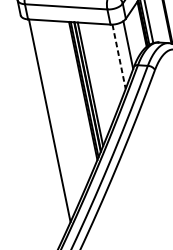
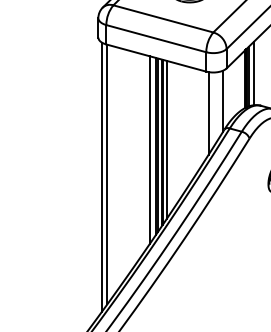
line: (118, 56) -> (208, 113), dashed -> solid
line: (78, 95) -> (149, 150), added
line: (45, 123) -> (101, 176), added

